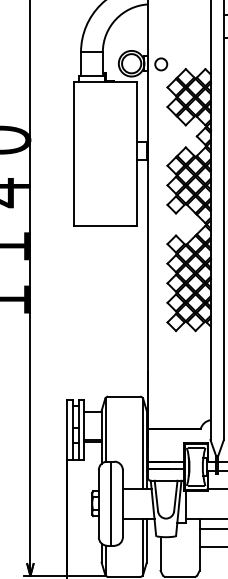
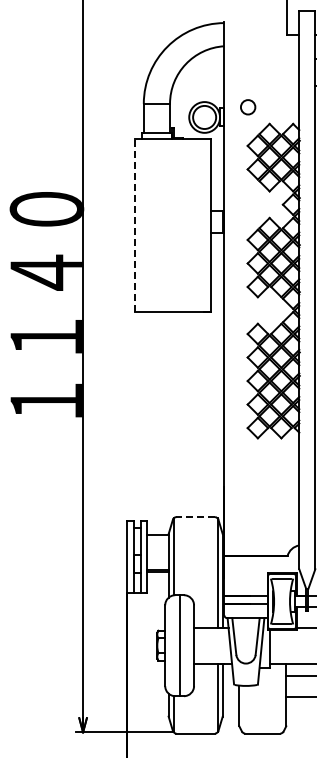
circle: (161, 64) -> (248, 107), moved
line: (74, 153) -> (135, 225), solid -> dashed
line: (124, 396) -> (195, 517), solid -> dashed

